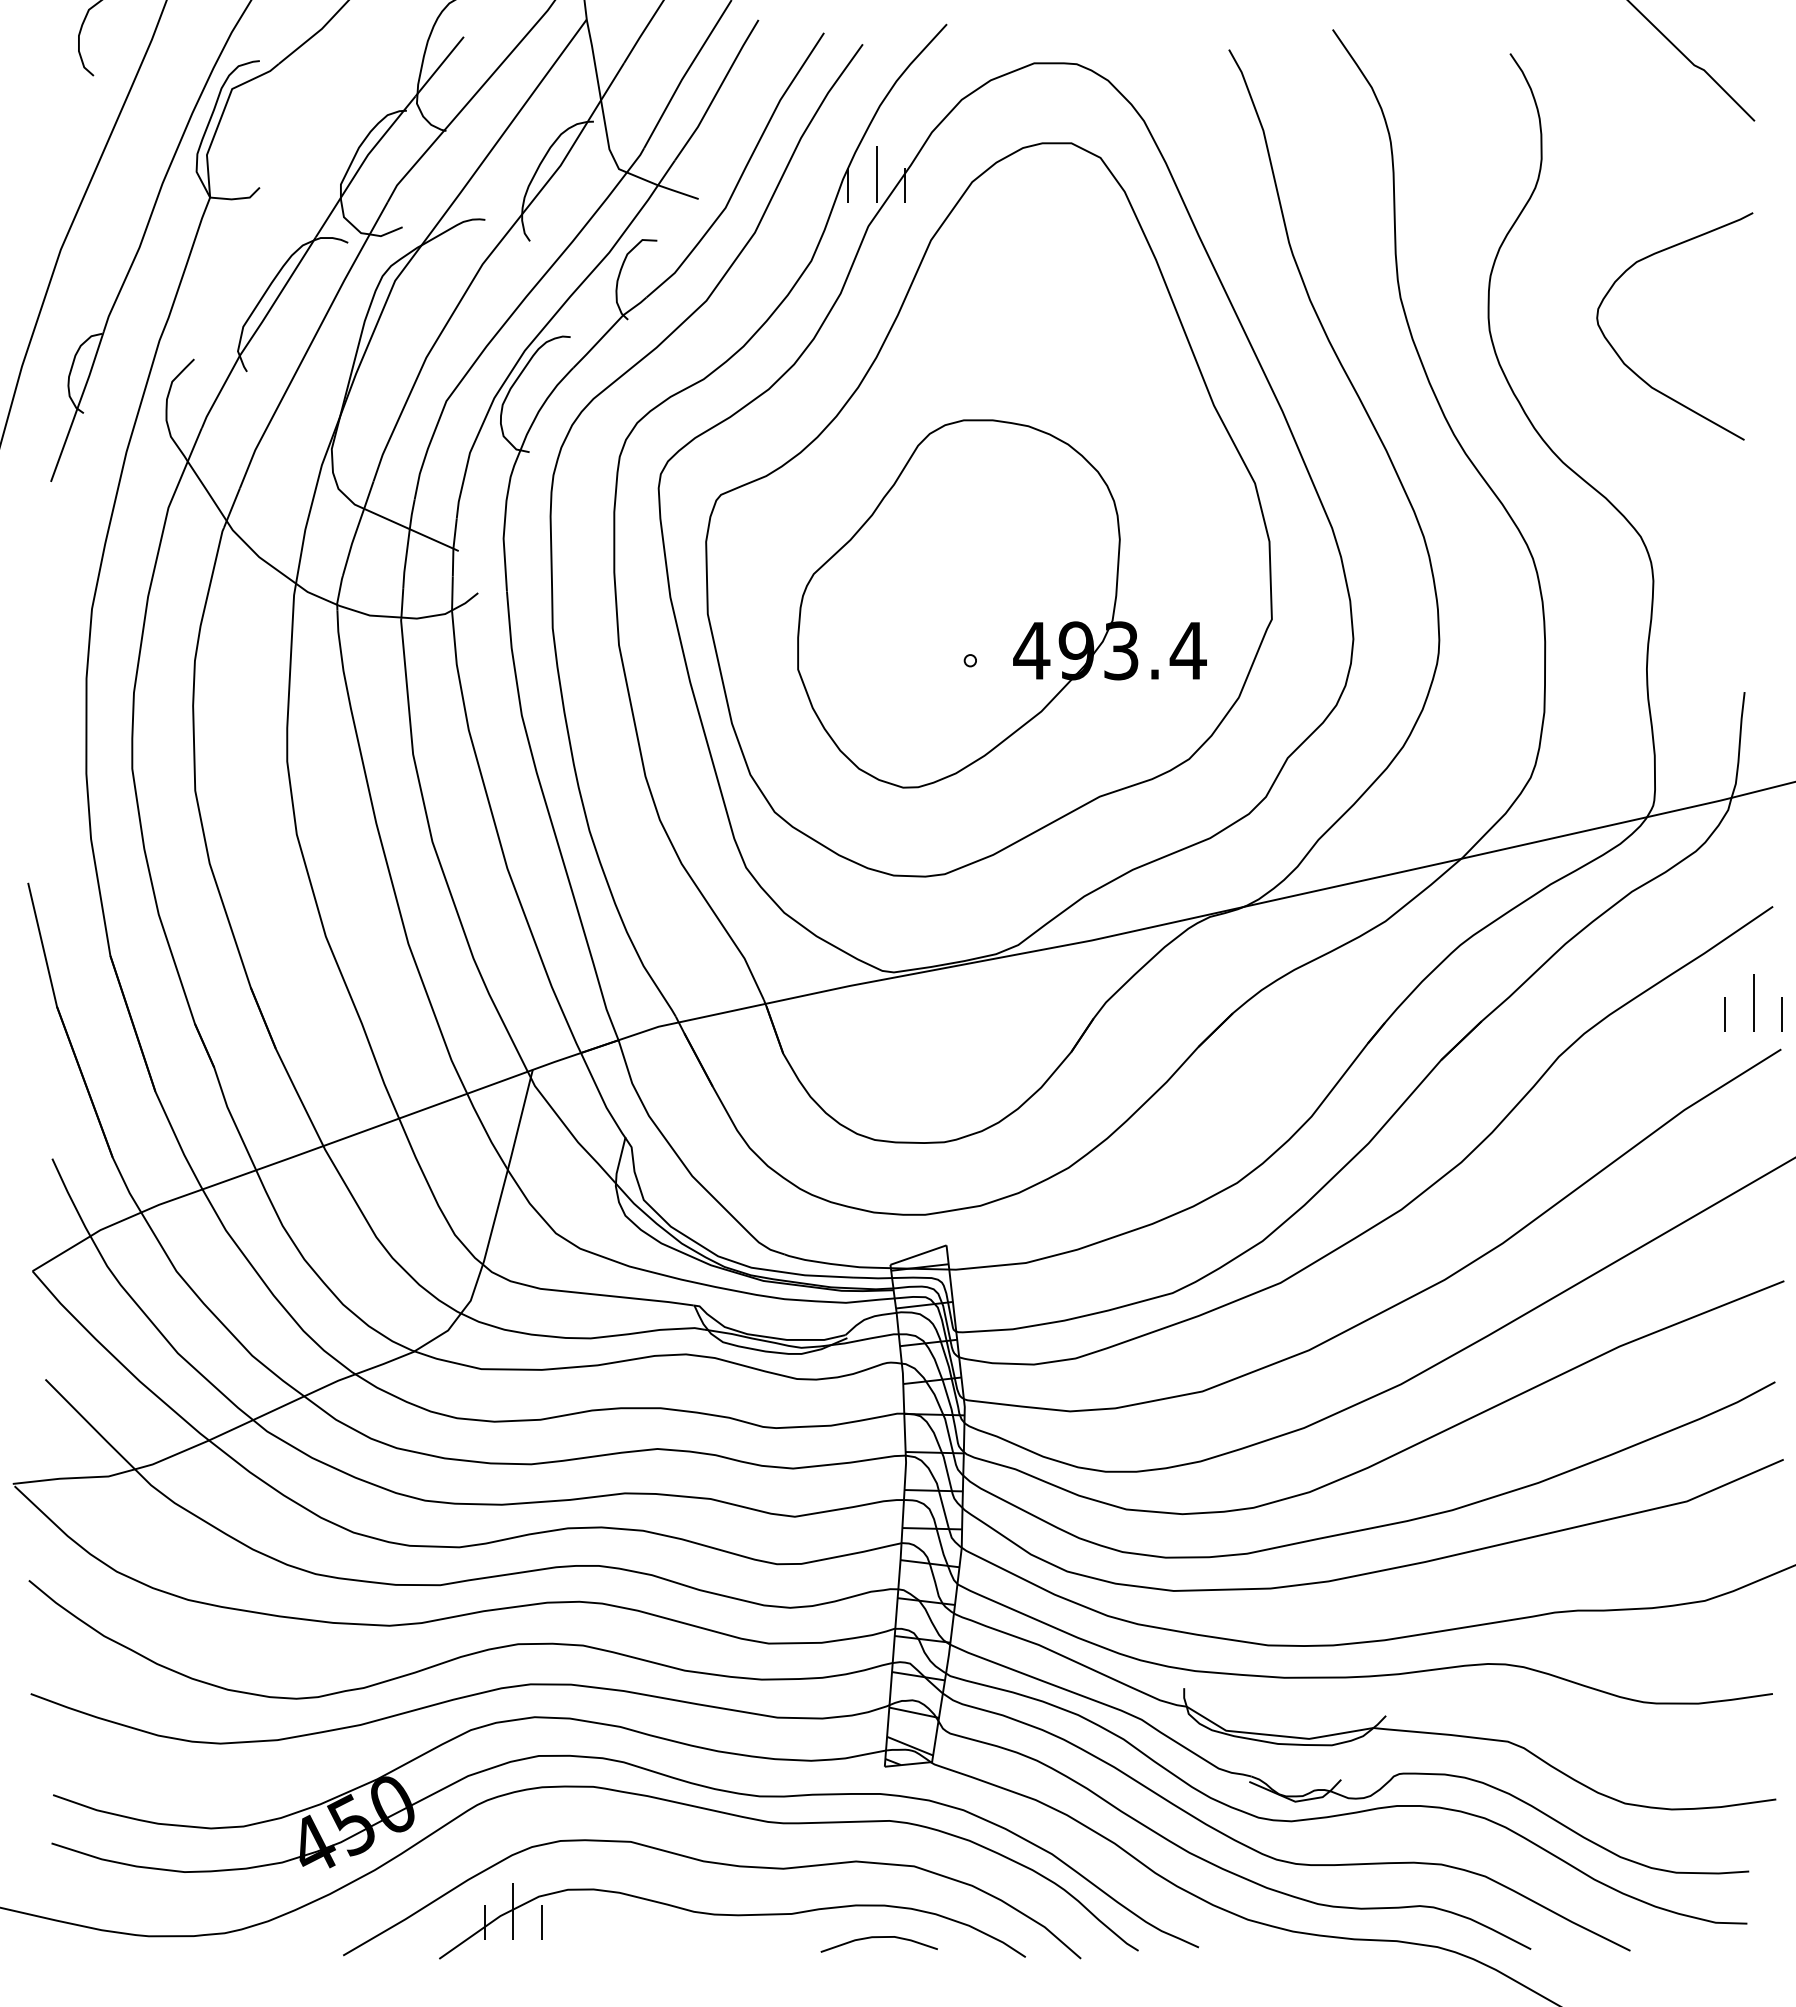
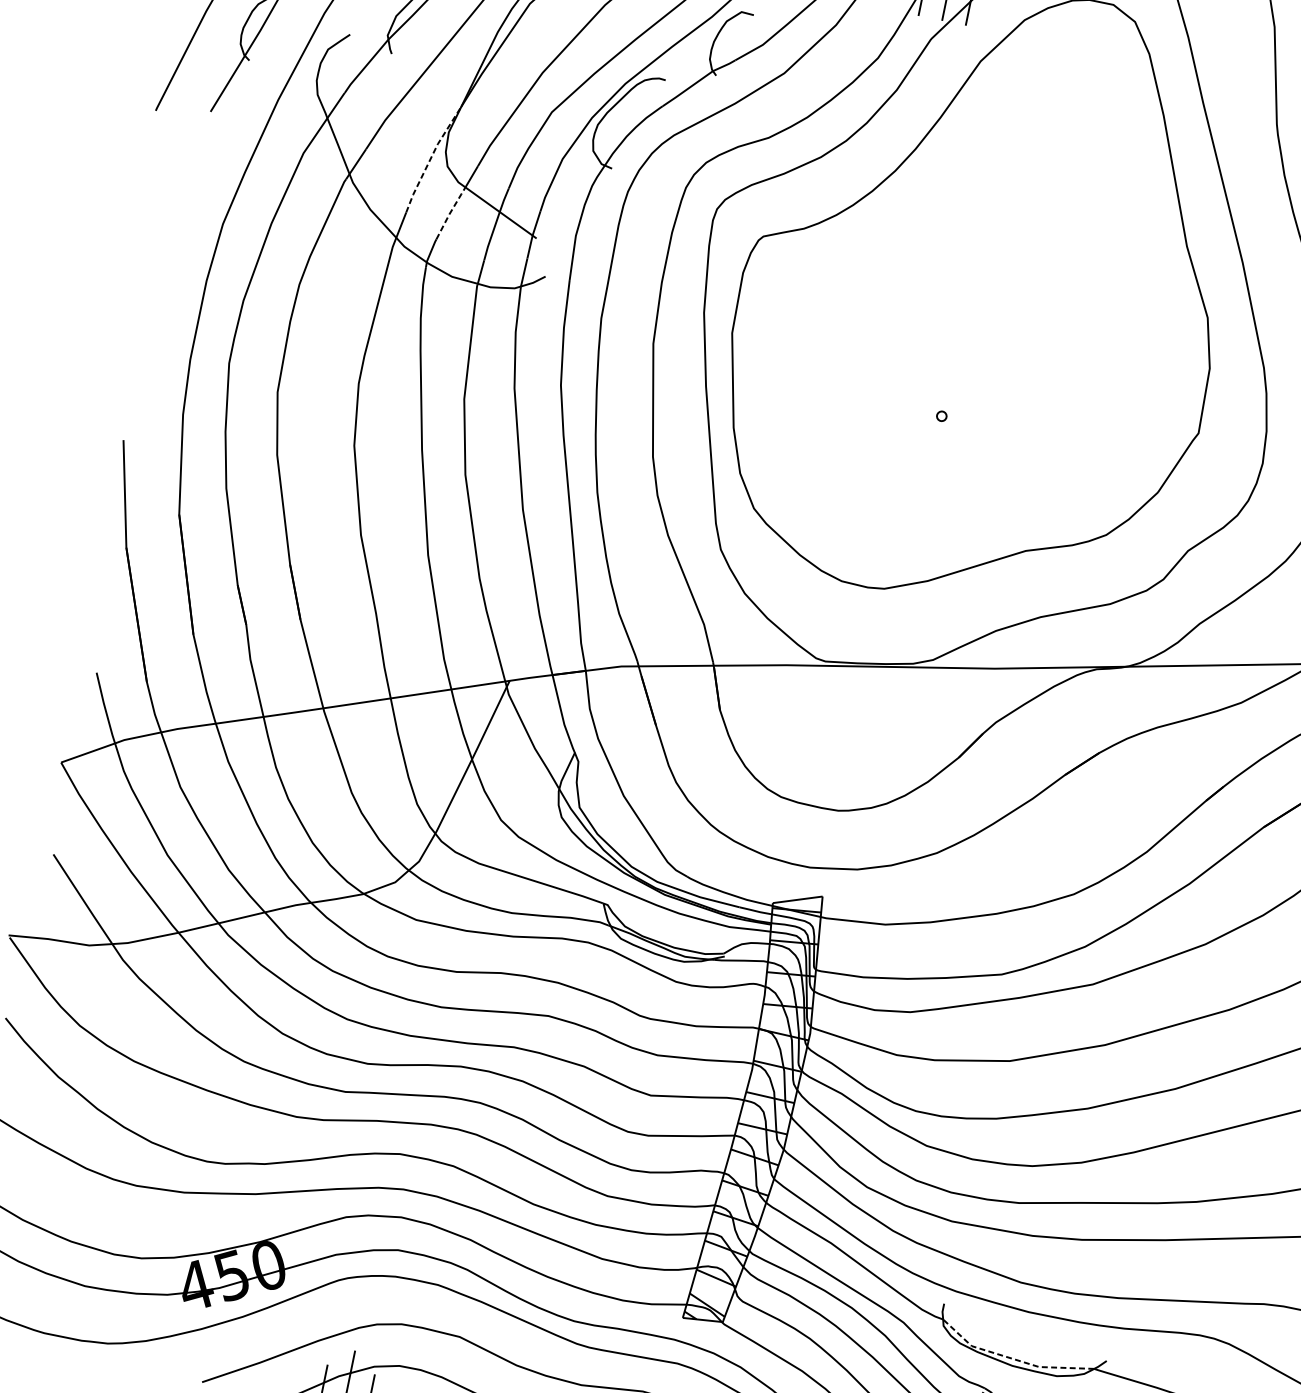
line: (317, 483) -> (431, 158), solid -> dashed
line: (352, 541) -> (450, 212), solid -> dashed
part: (1001, 603) -> (977, 374), removed
line: (1276, 1735) -> (1012, 1358), solid -> dashed

